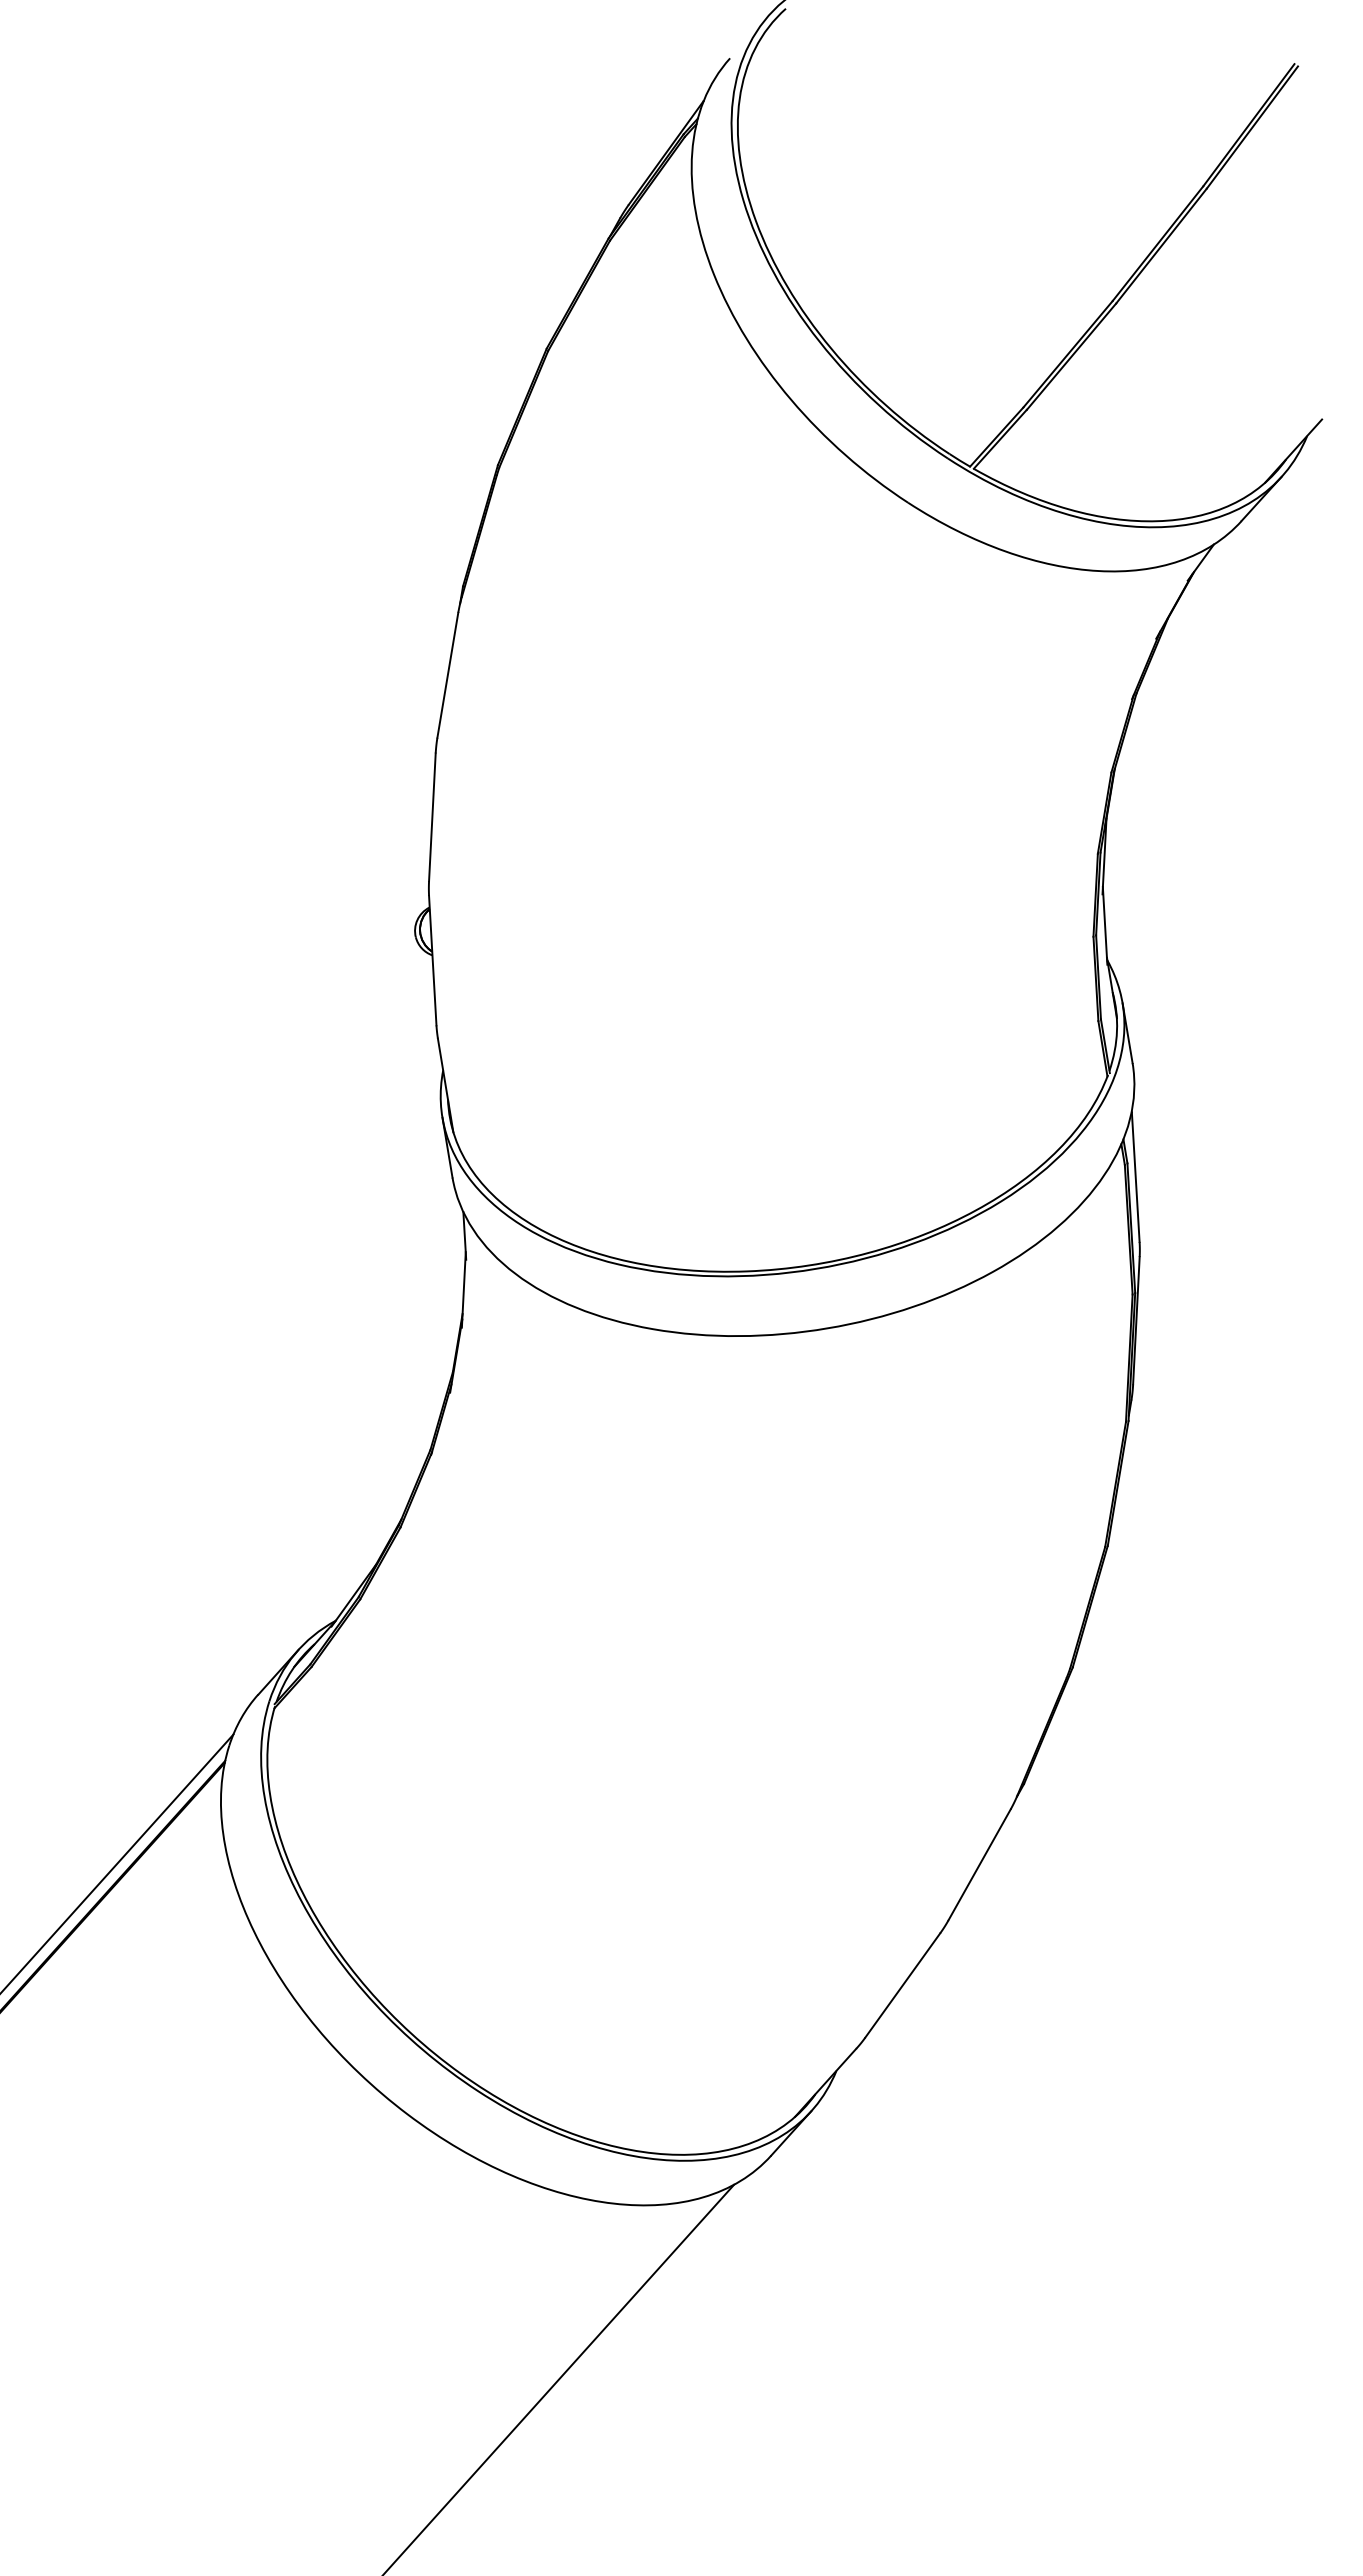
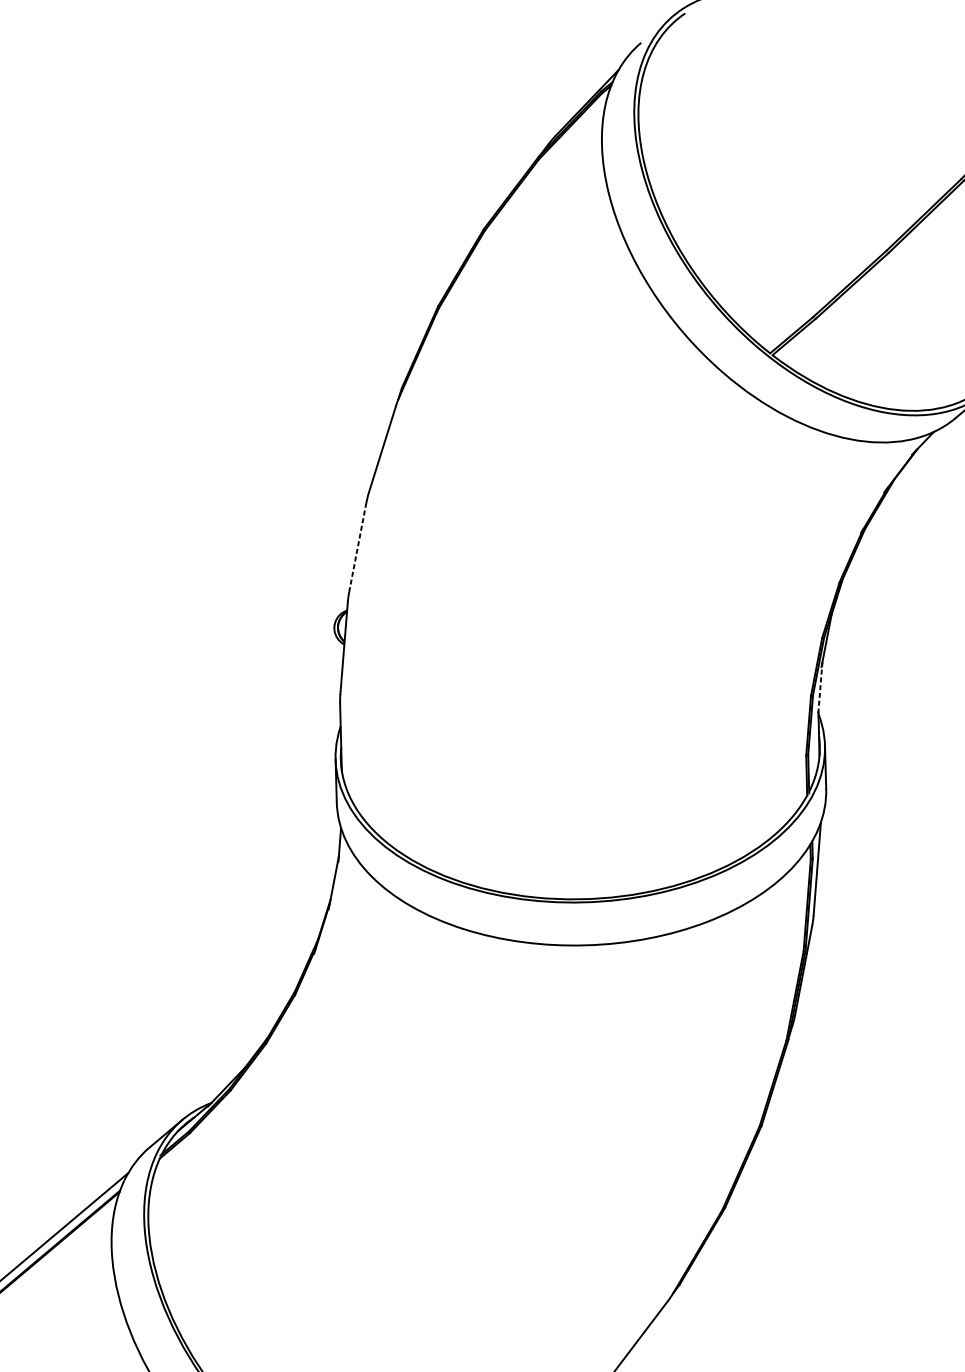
line: (432, 817) -> (357, 547), solid -> dashed
line: (1105, 925) -> (820, 689), solid -> dashed

